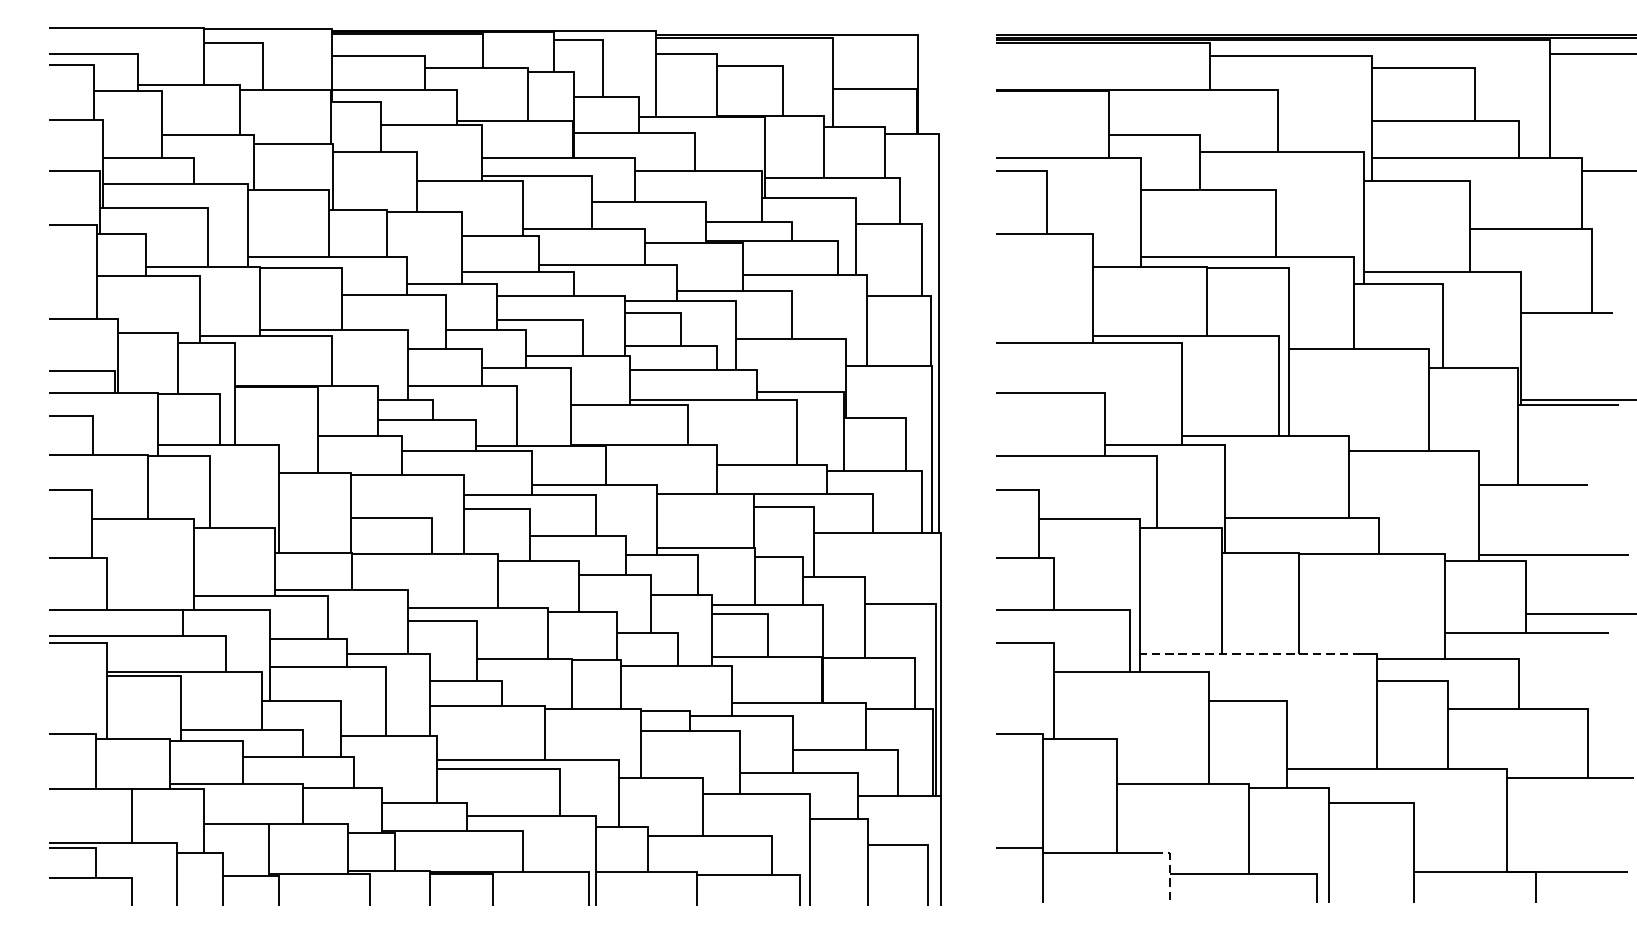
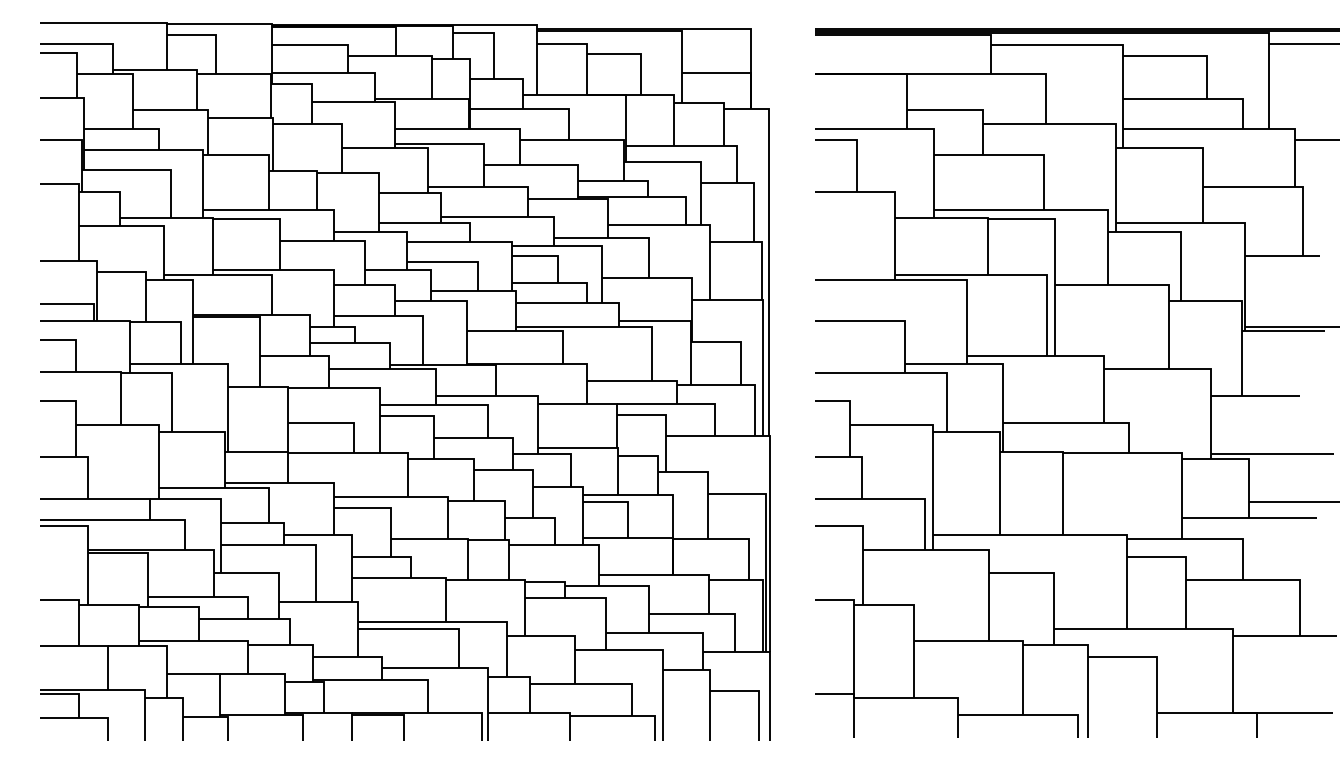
line: (1250, 654) -> (1023, 535), dashed -> solid
line: (1169, 869) -> (957, 711), dashed -> solid

